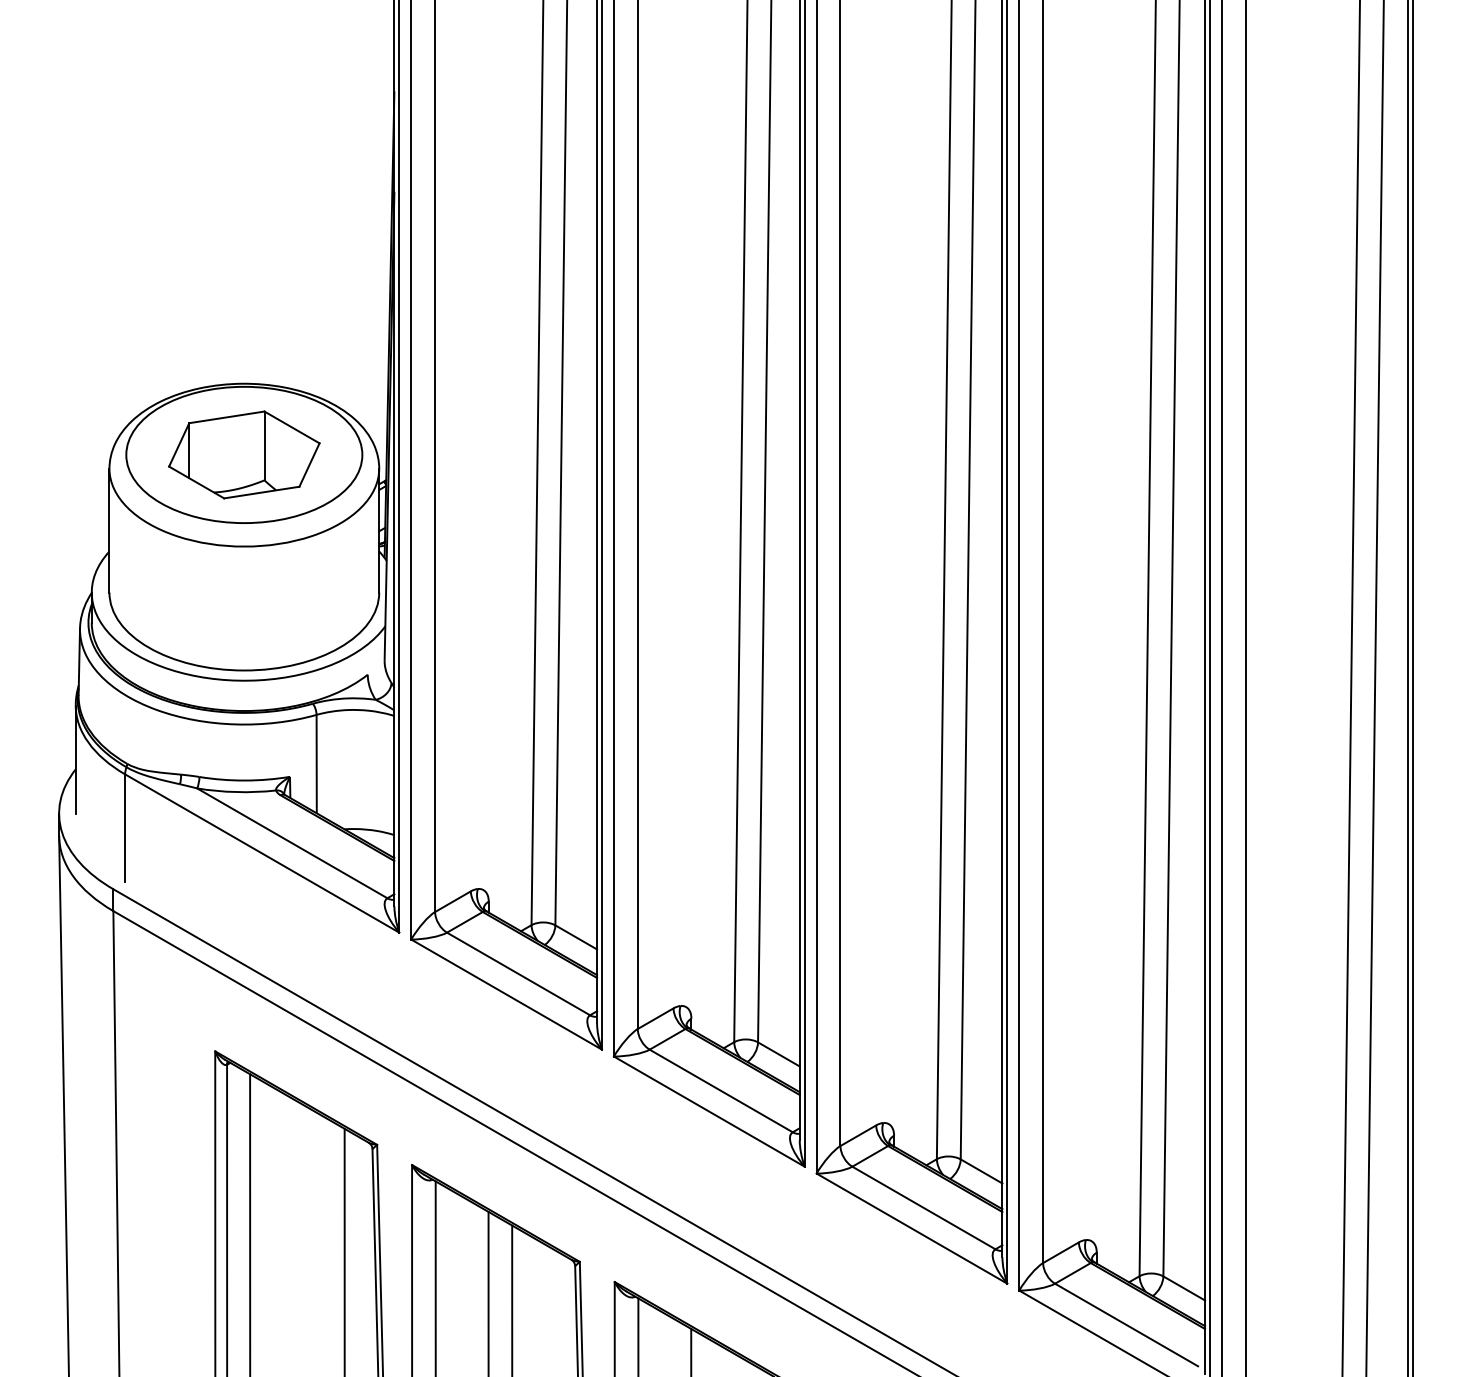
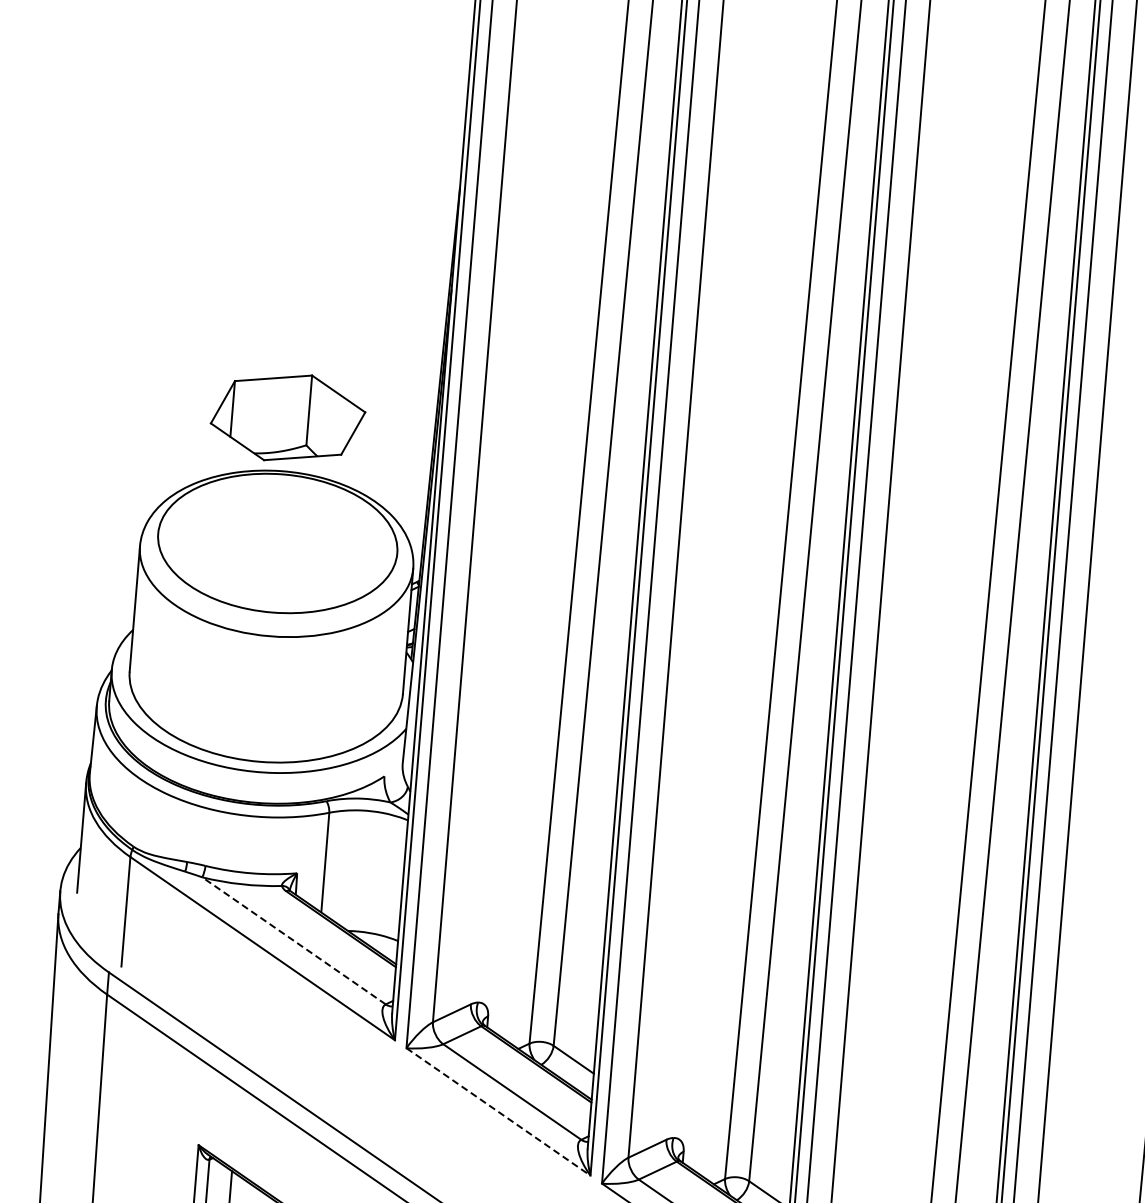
part: (244, 454) -> (288, 417), moved
line: (292, 843) -> (294, 941), solid -> dashed
line: (507, 994) -> (499, 1111), solid -> dashed

